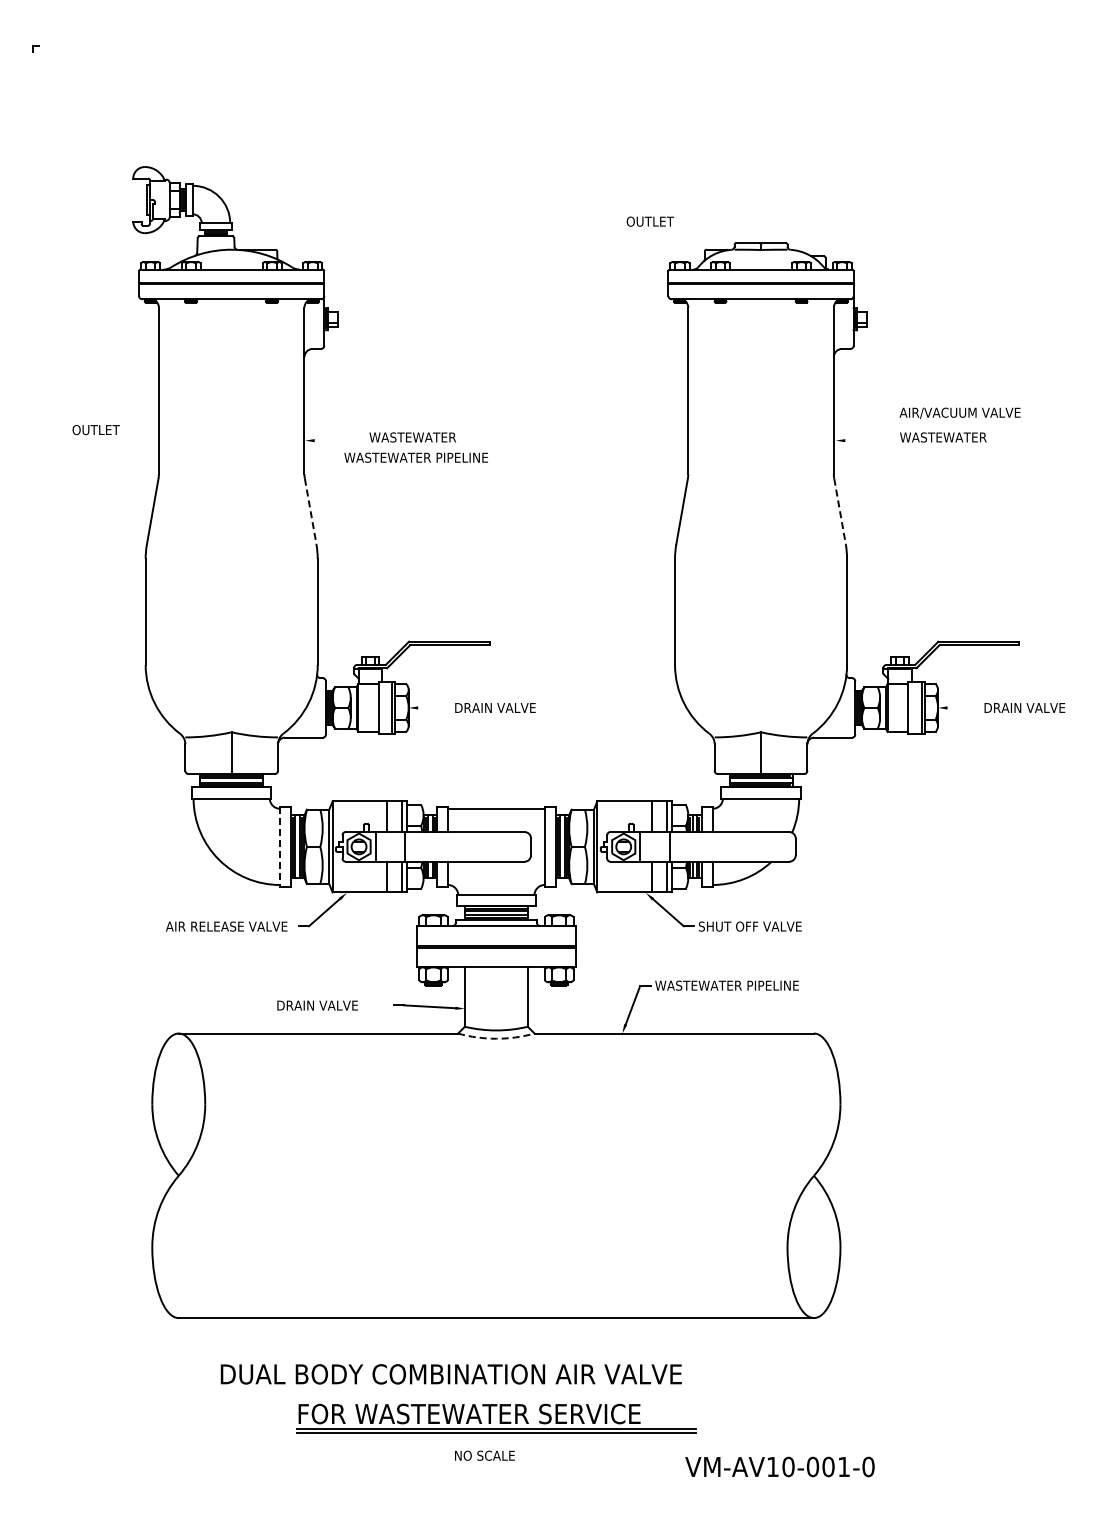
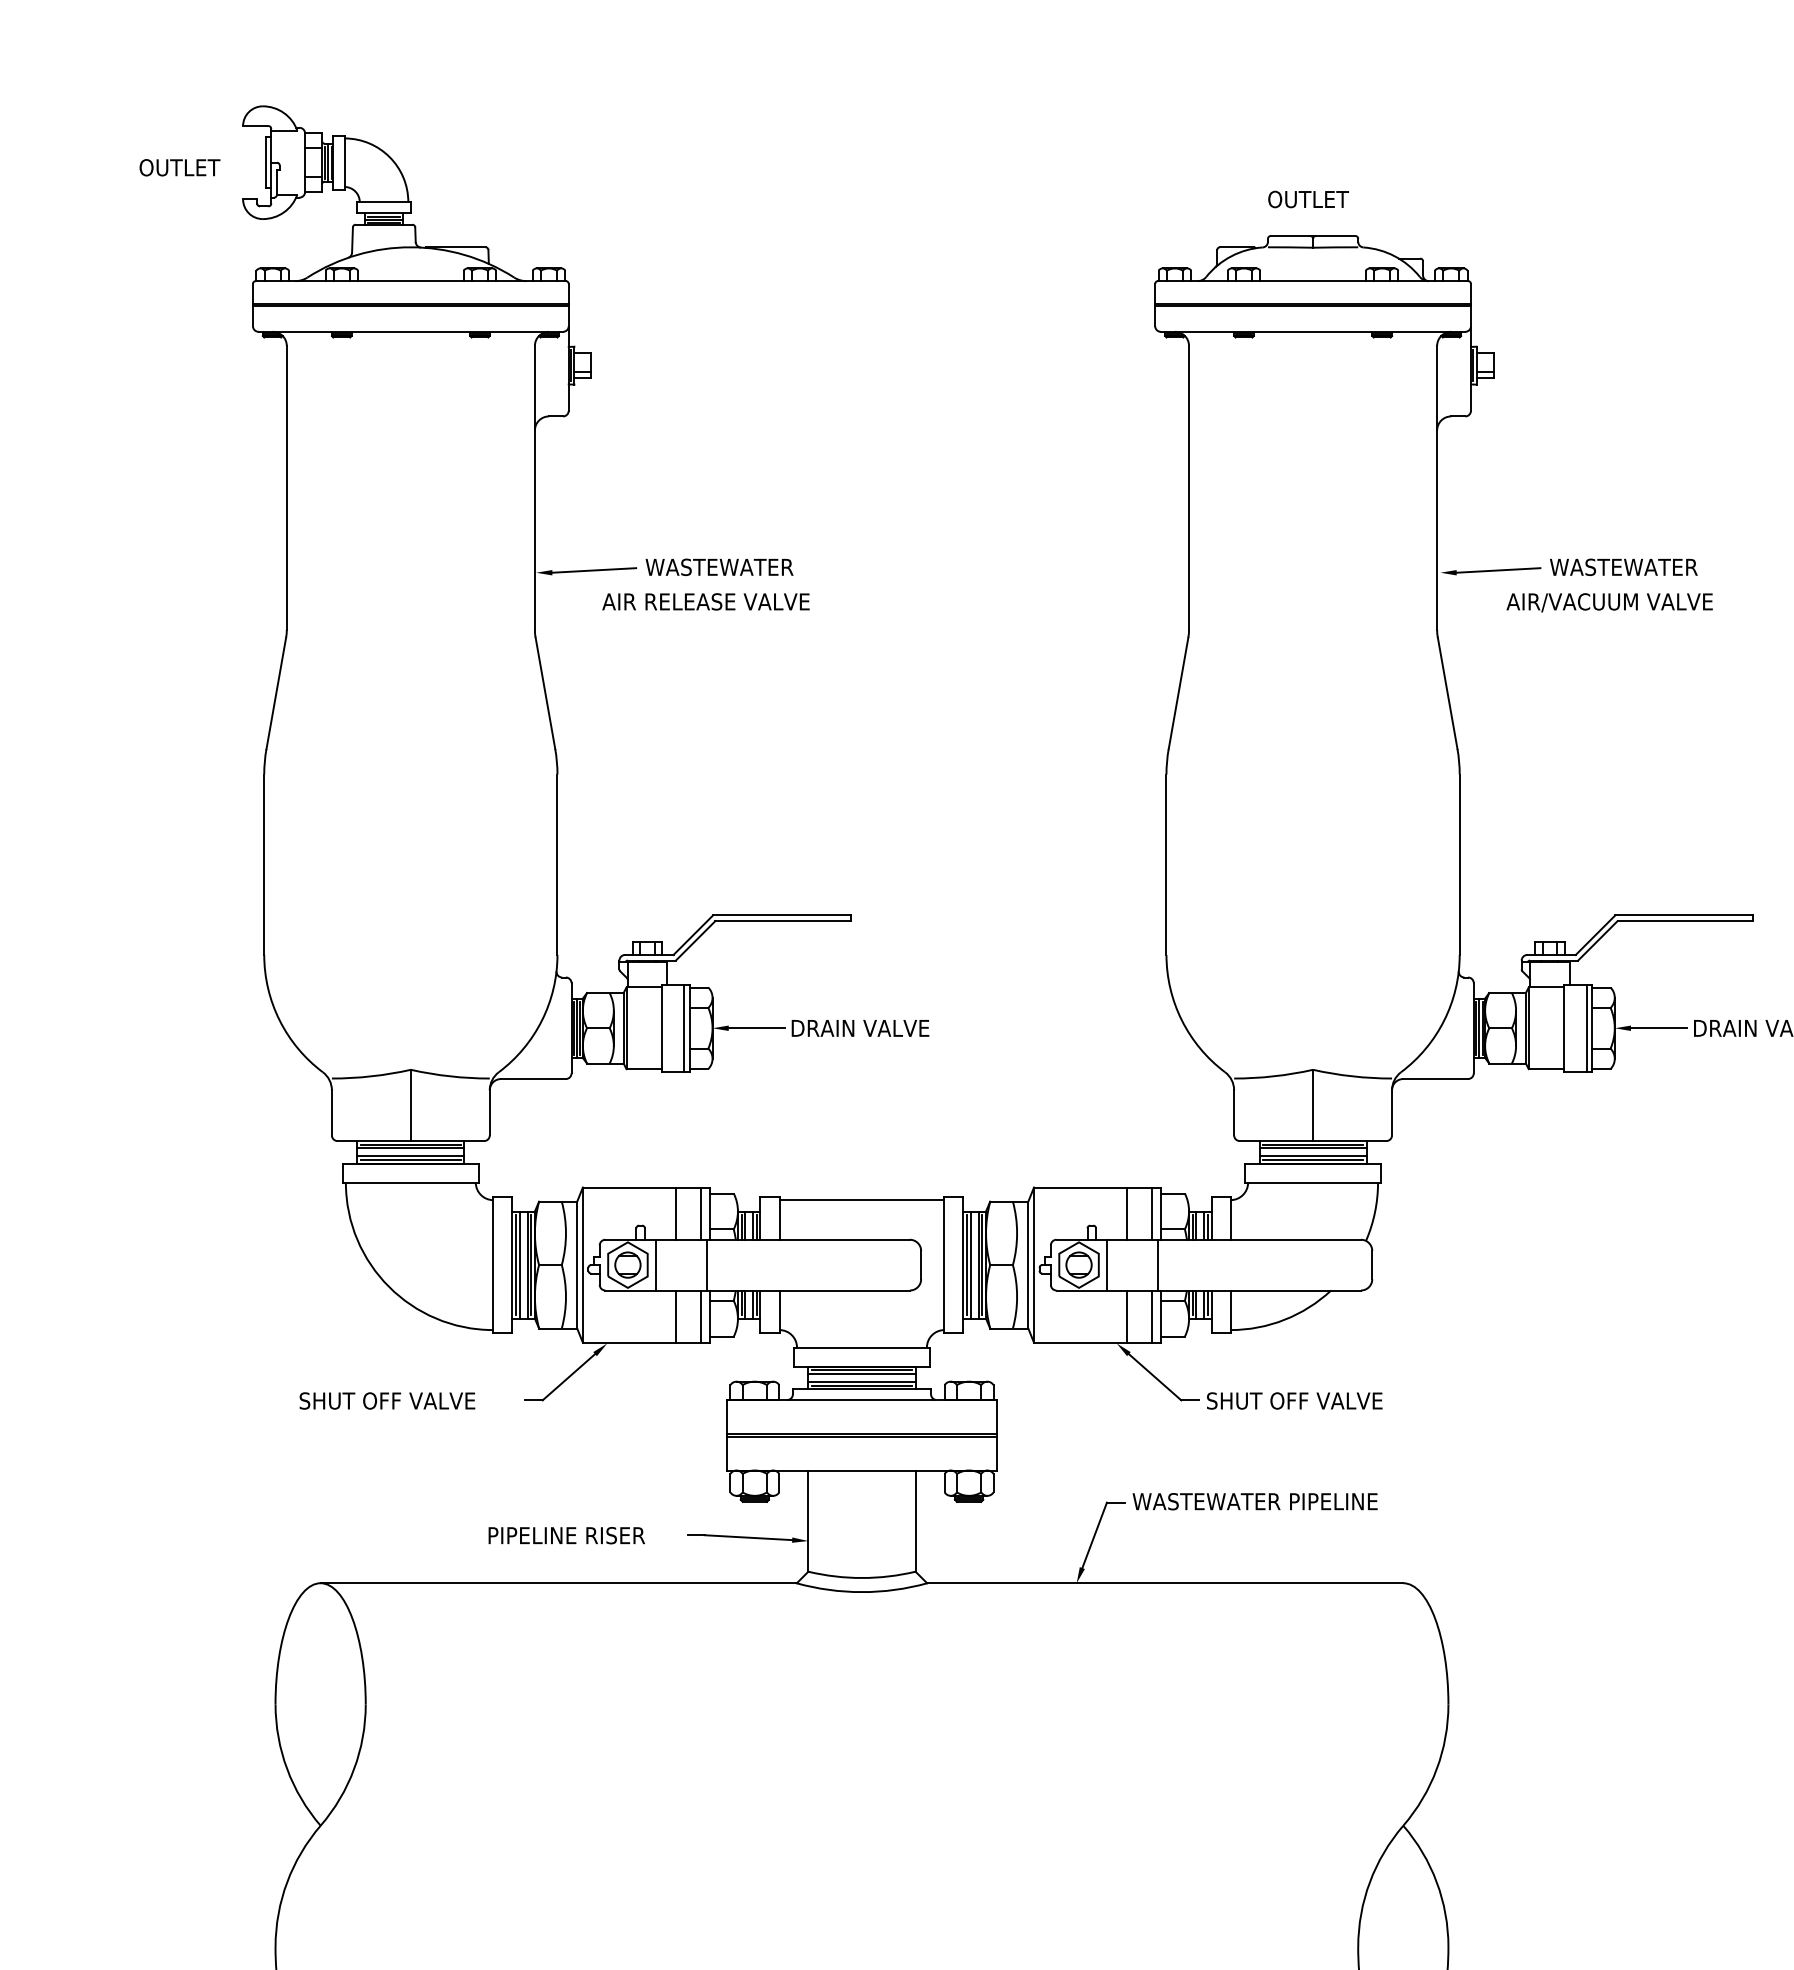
text: (650, 221) -> (1308, 199), moved
text: (959, 412) -> (1608, 601), moved
text: (95, 430) -> (178, 168), moved
line: (338, 438) -> (592, 569), added
line: (869, 438) -> (1497, 569), added
text: (415, 457) -> (724, 601), WASTEWATER PIPELINE -> AIR RELEASE VALVE
line: (310, 511) -> (545, 693), dashed -> solid
line: (840, 511) -> (1448, 693), dashed -> solid
line: (434, 707) -> (756, 1027), added
line: (963, 707) -> (1658, 1027), added
line: (280, 846) -> (494, 1264), dashed -> solid
text: (226, 926) -> (401, 1400), AIR RELEASE VALVE -> SHUT OFF VALVE
text: (323, 1005) -> (567, 1535), DRAIN VALVE -> PIPELINE RISER
arc: (496, 1038) -> (862, 1591), dashed -> solid

